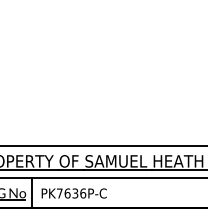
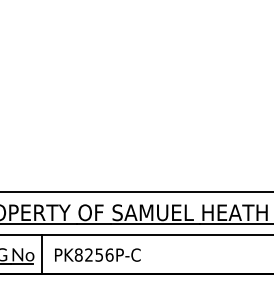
text: (67, 193) -> (88, 255), PK7636P-C -> PK8256P-C

